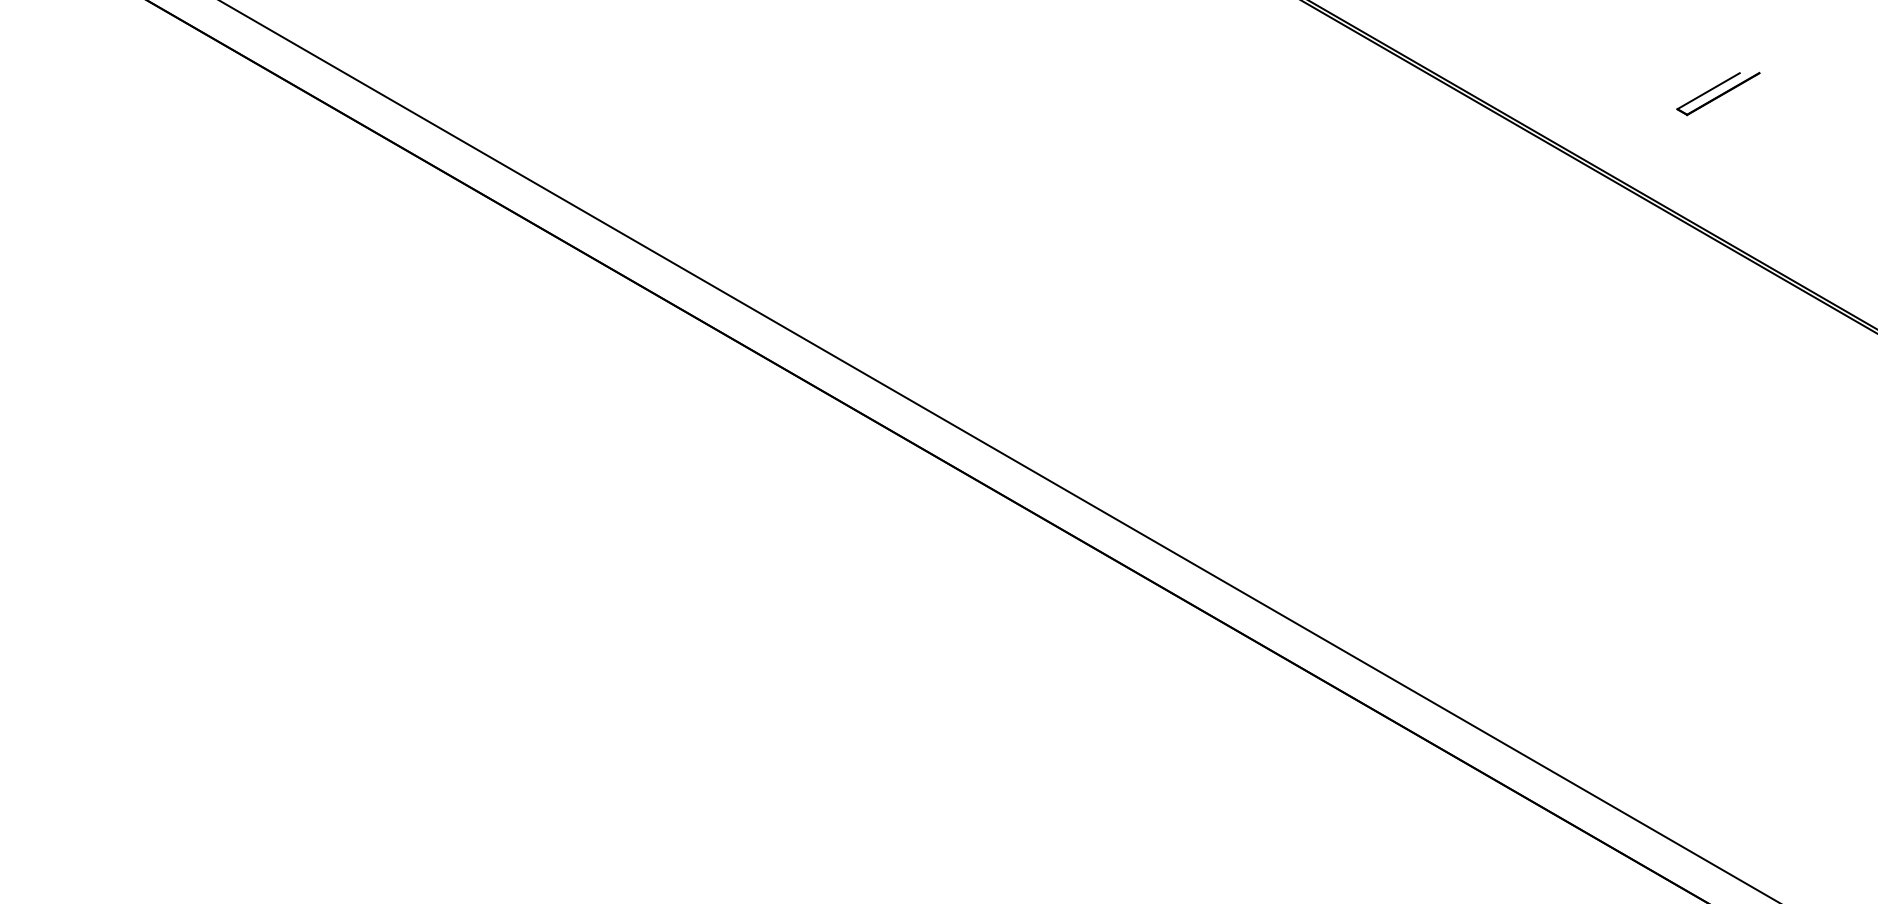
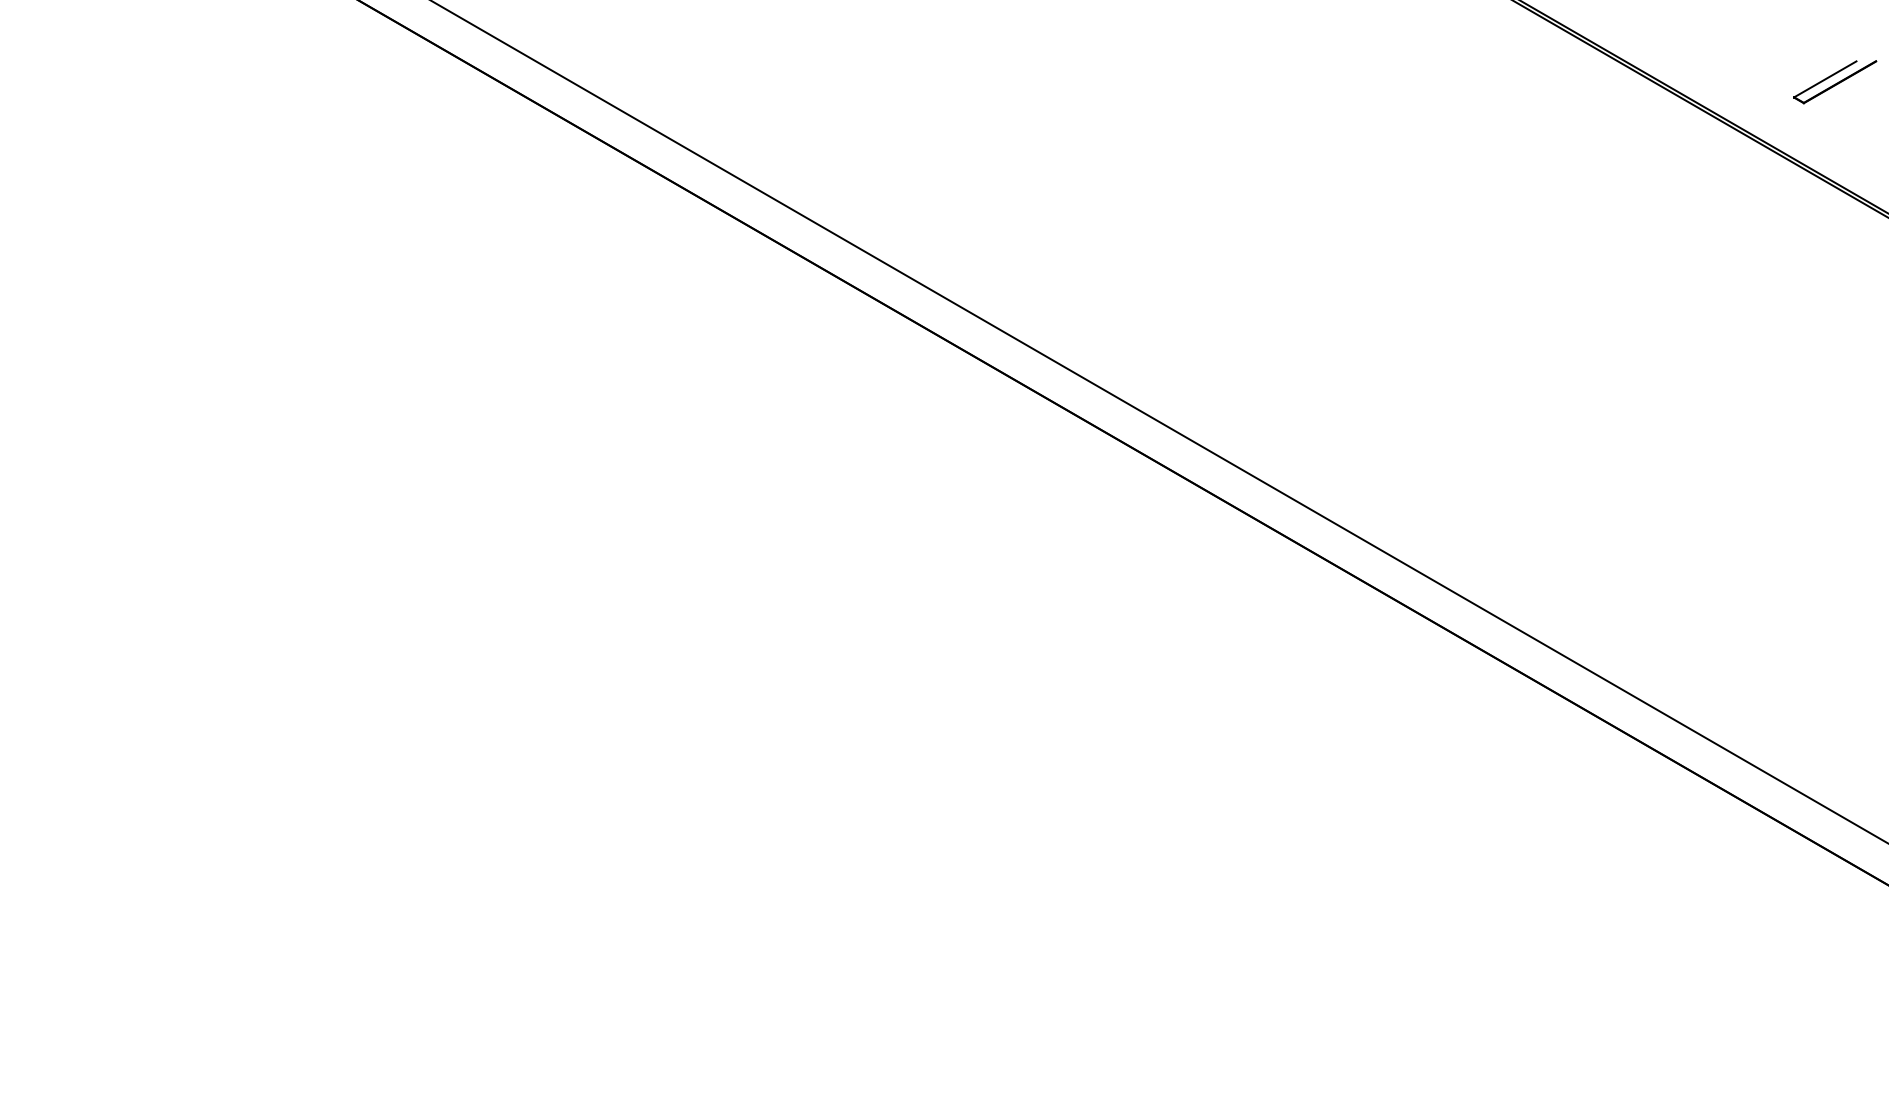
part: (1718, 94) -> (1835, 82), moved

